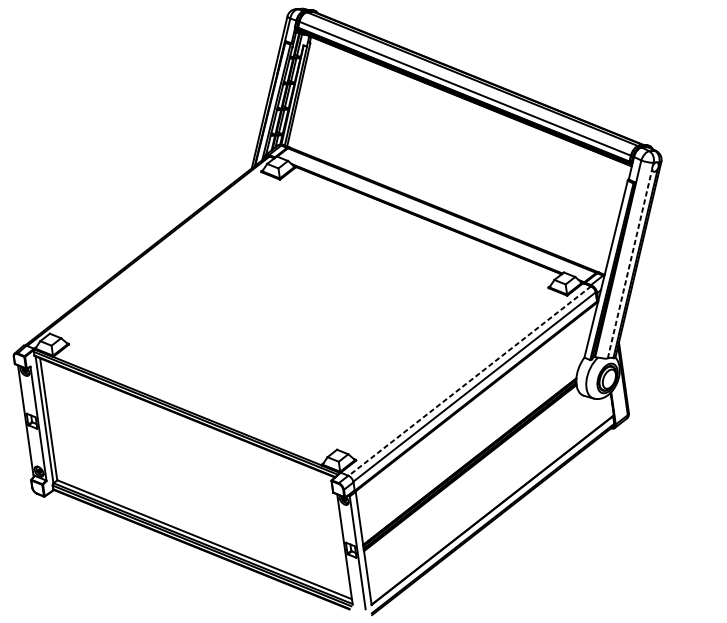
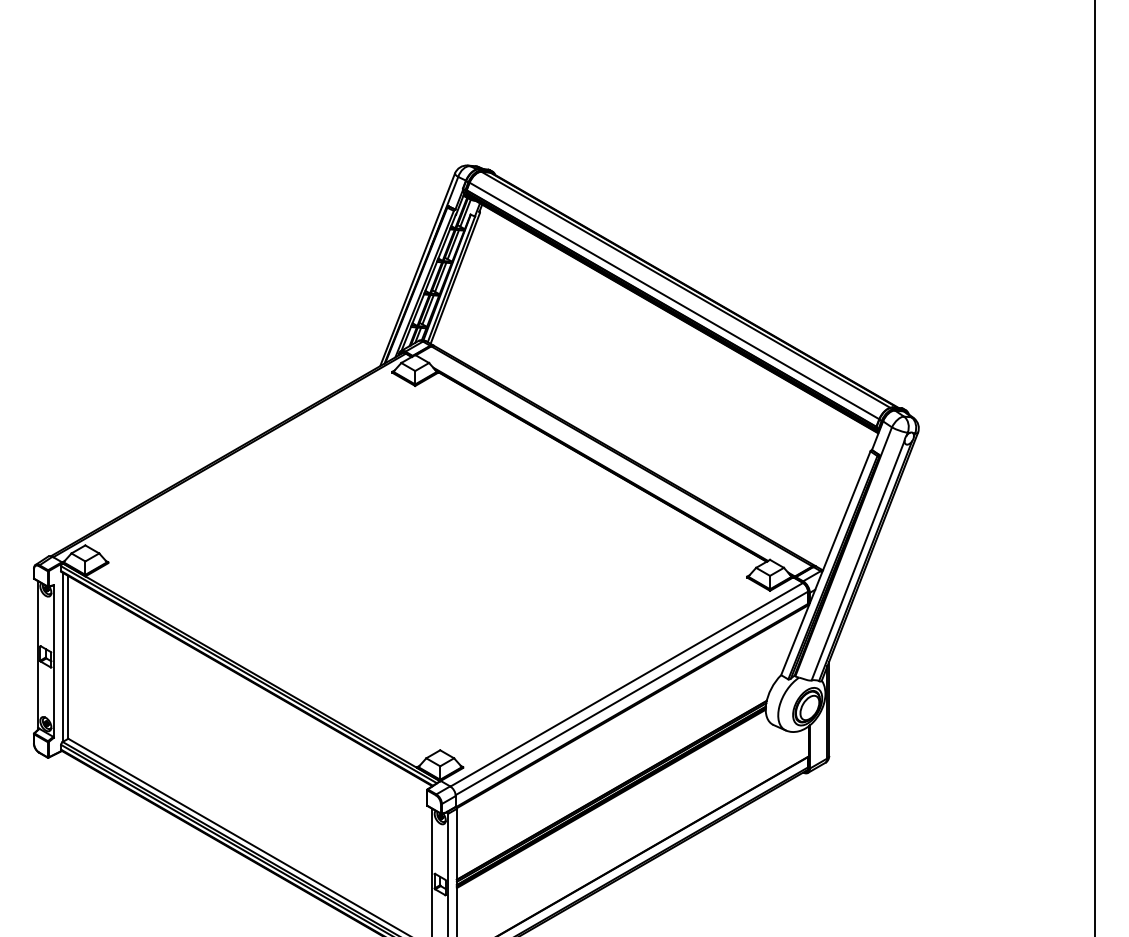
line: (630, 263) -> (858, 560), dashed -> solid
line: (469, 380) -> (626, 684), dashed -> solid

